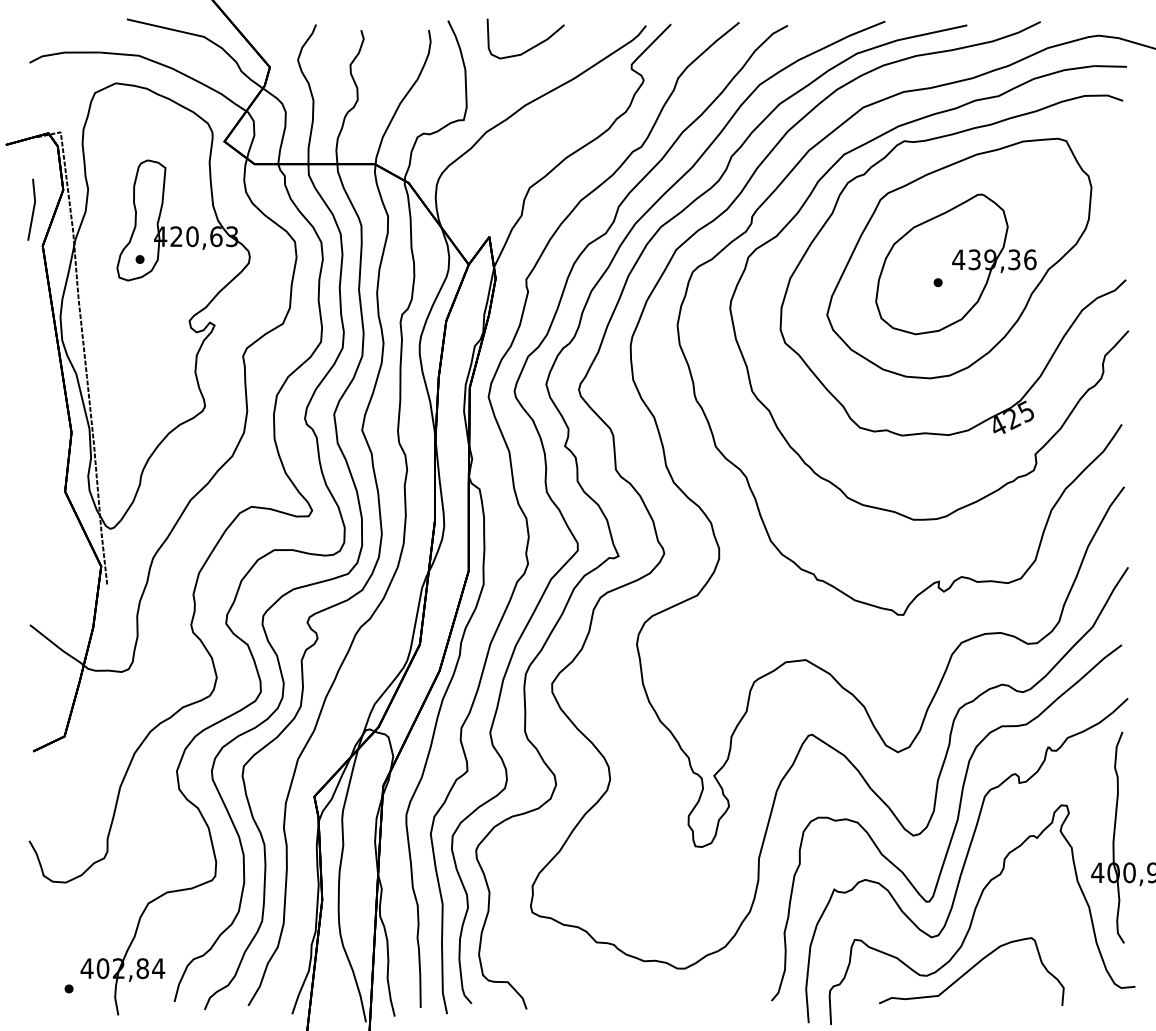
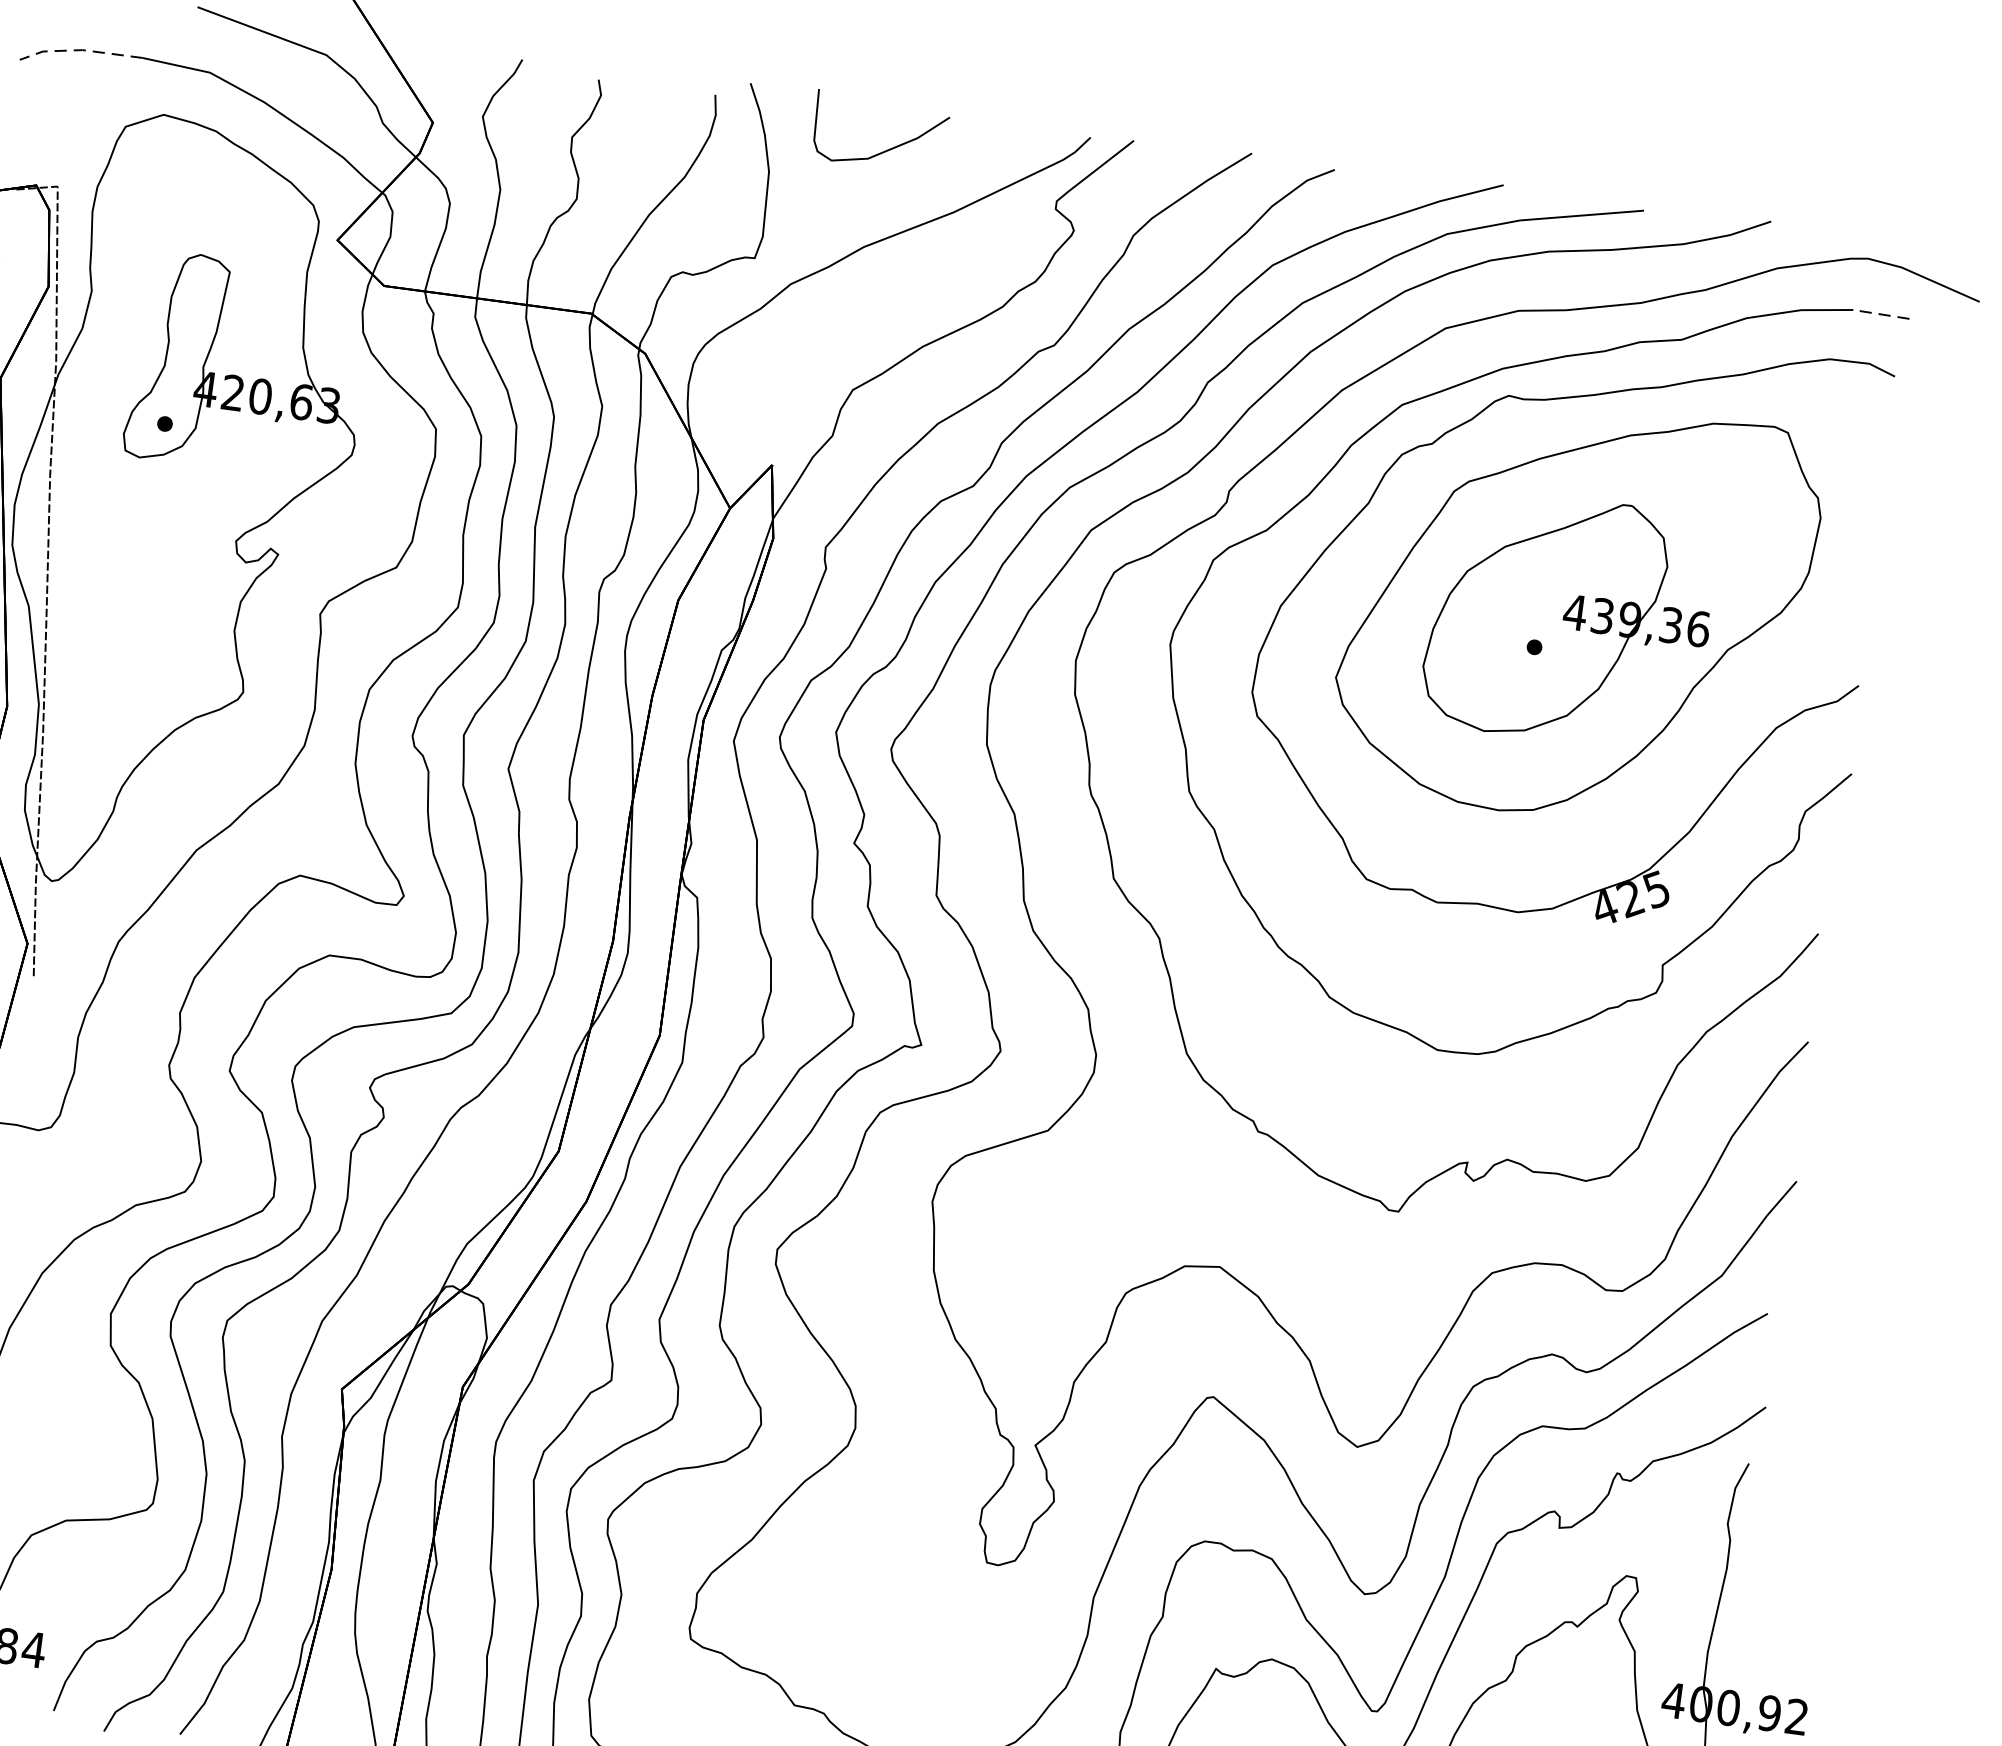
line: (62, 52) -> (78, 49), solid -> dashed
line: (1110, 66) -> (1881, 314), solid -> dashed

